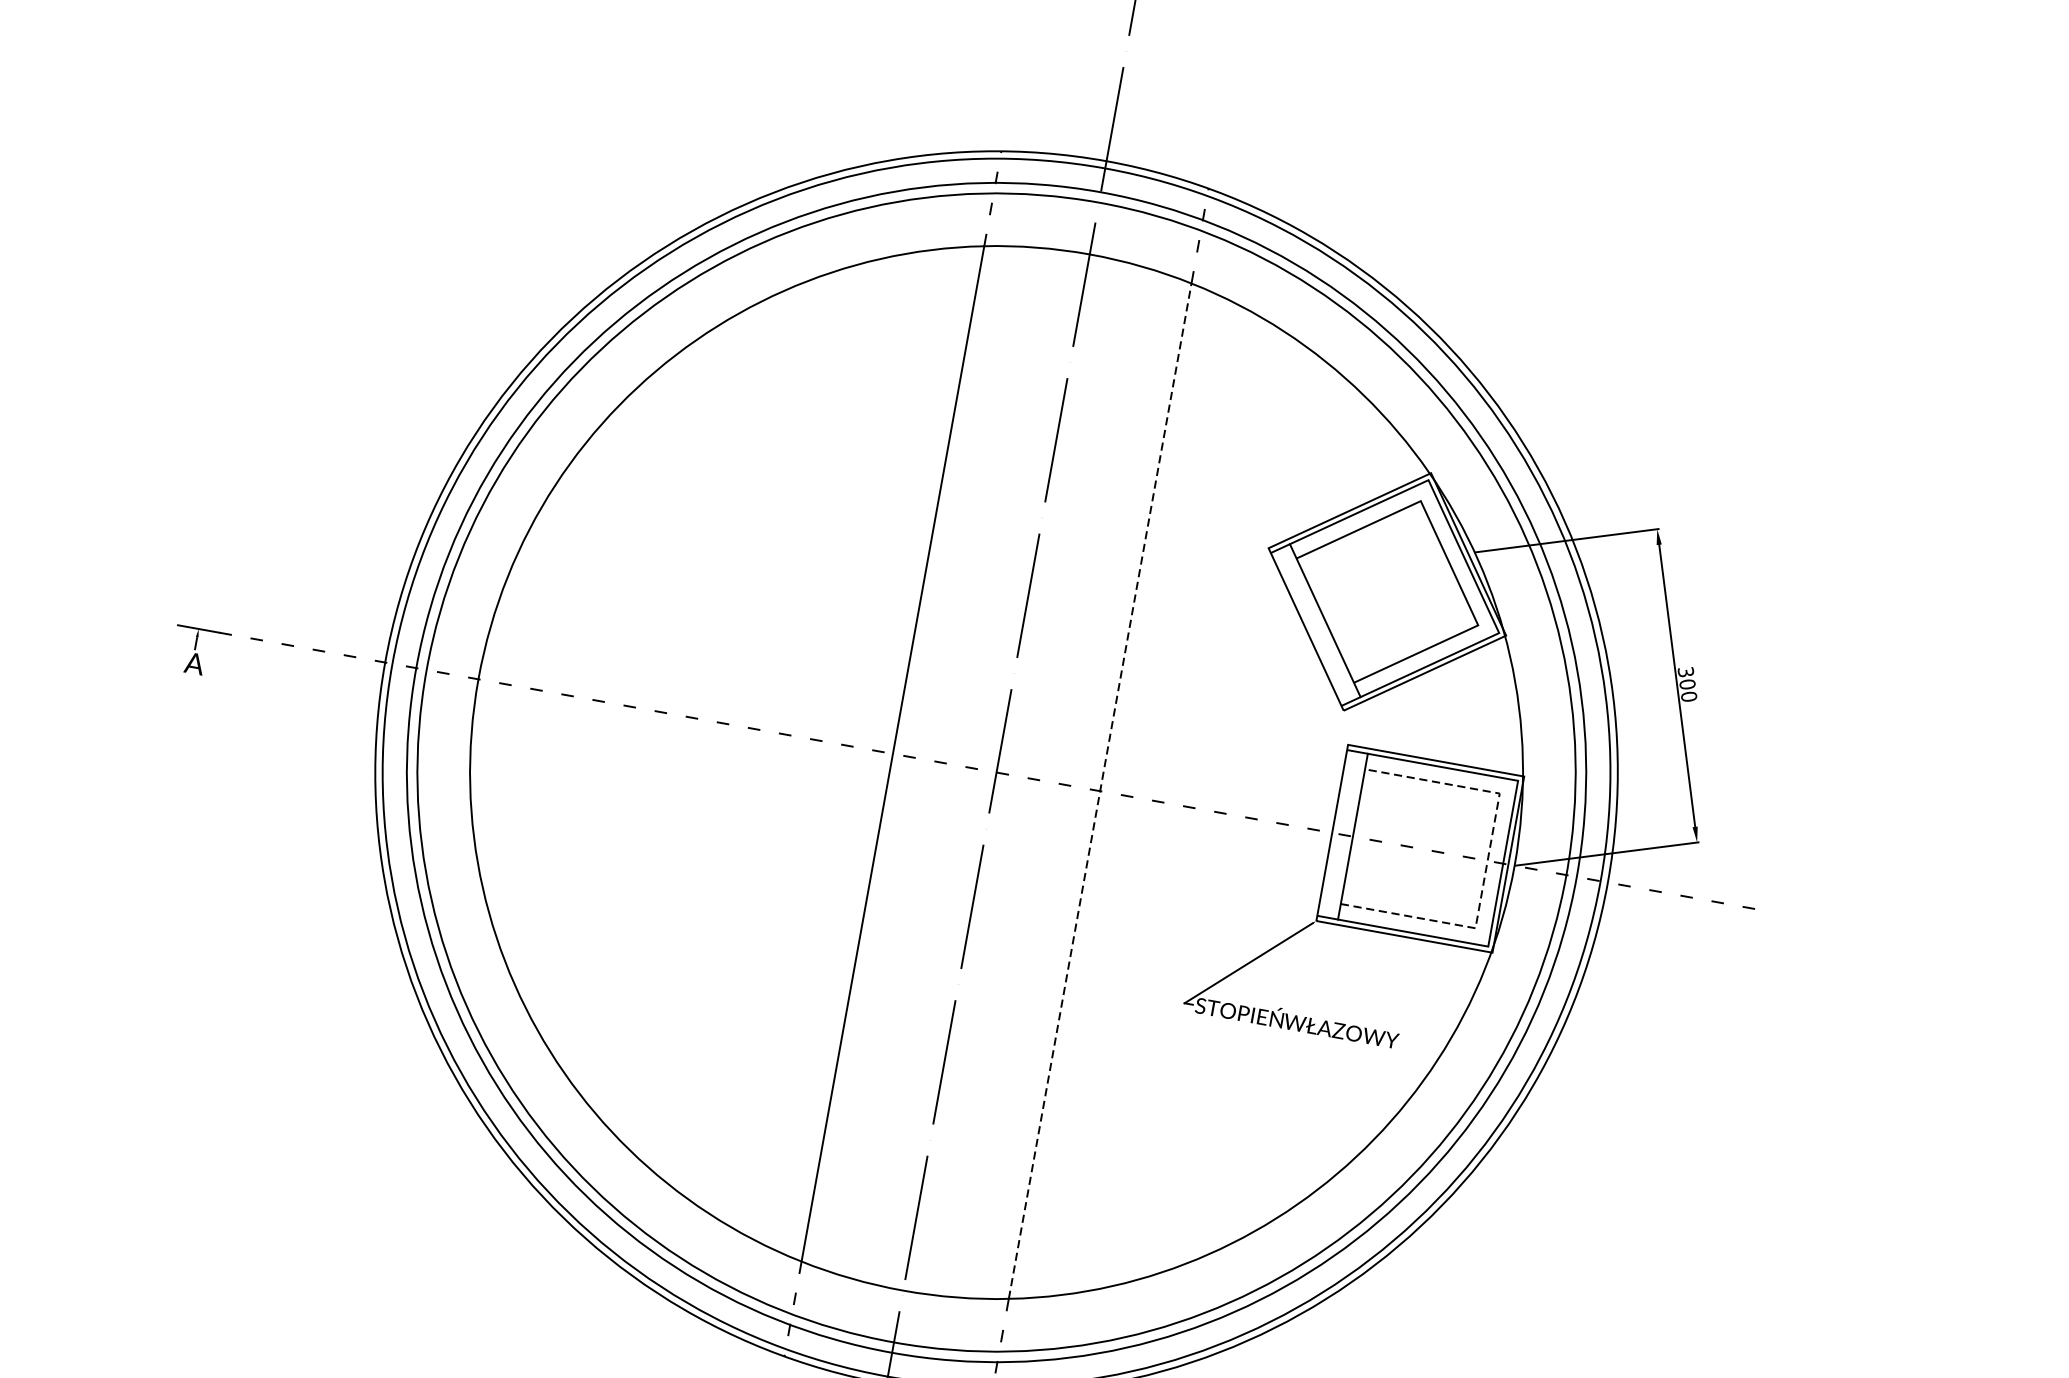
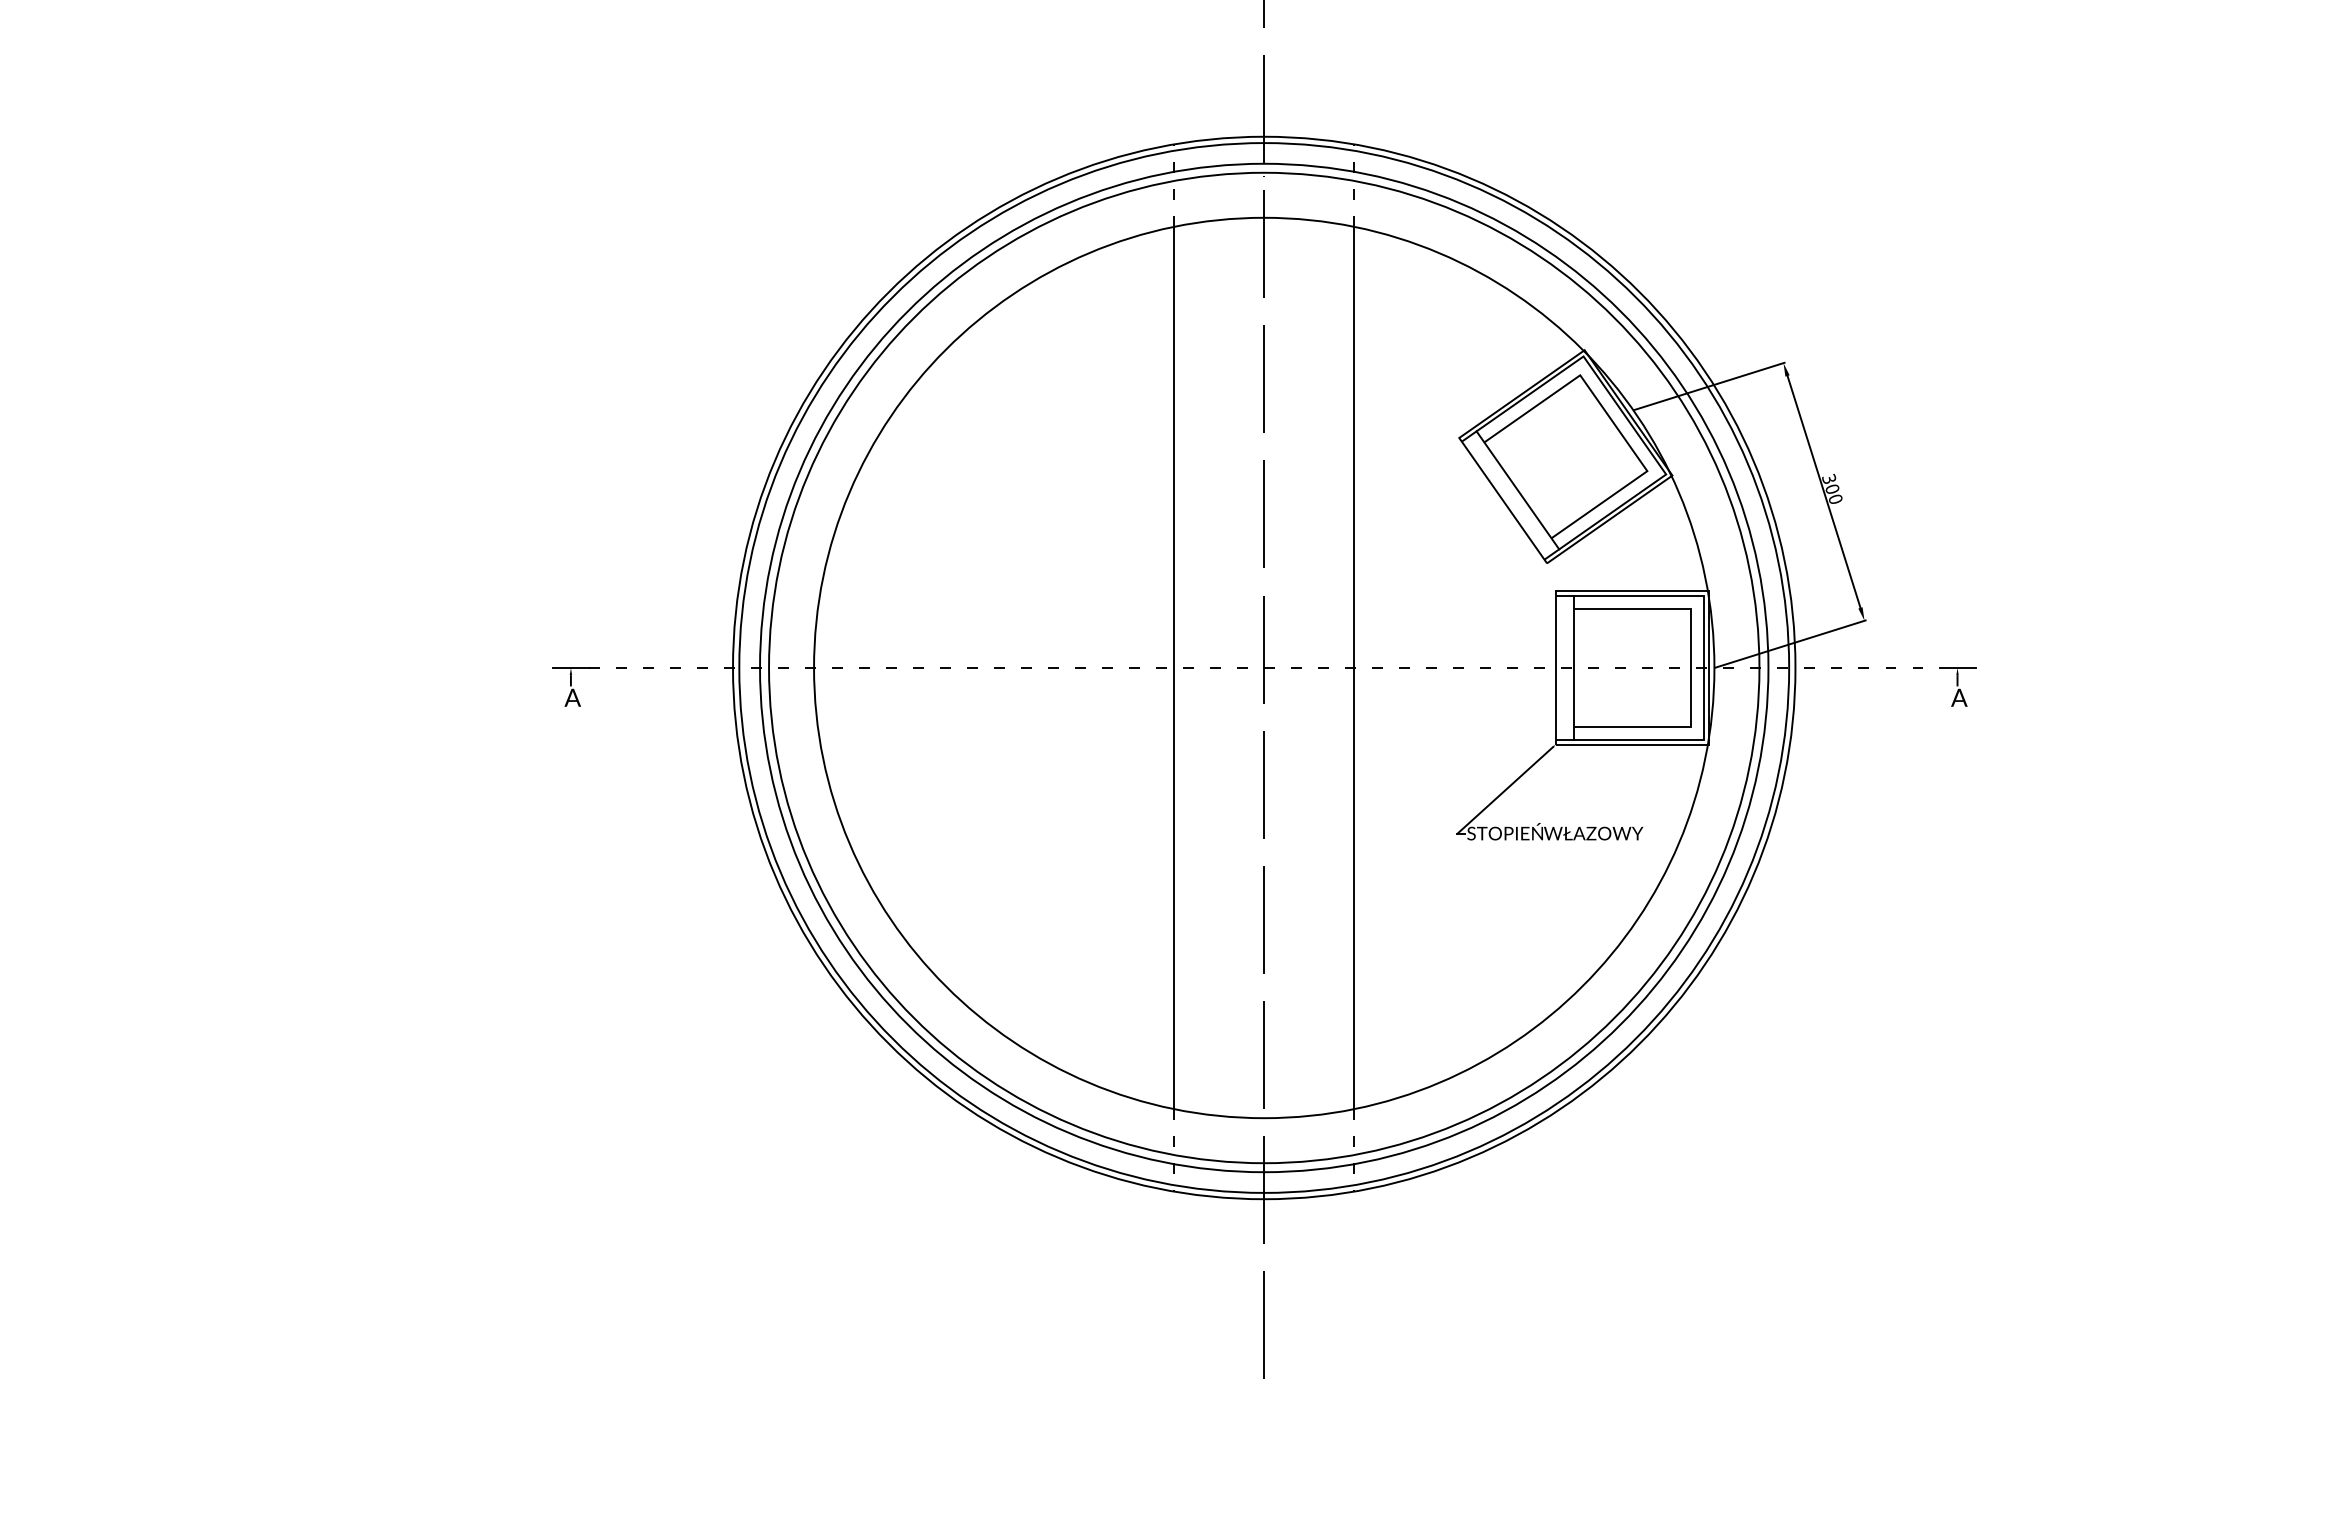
line: (1100, 790) -> (1354, 667), dashed -> solid
line: (1487, 861) -> (1690, 668), dashed -> solid
part: (1790, 937) -> (1957, 686), added

